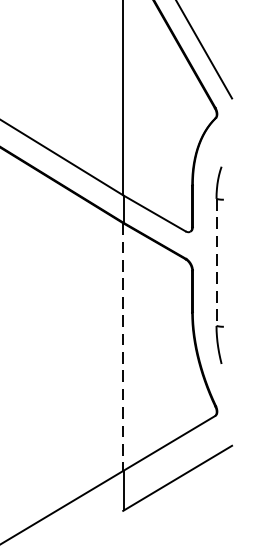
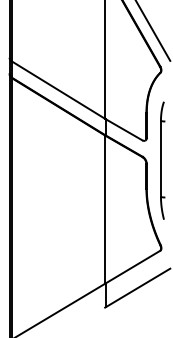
line: (215, 263) -> (160, 159), dashed -> solid
line: (123, 348) -> (105, 210), dashed -> solid

